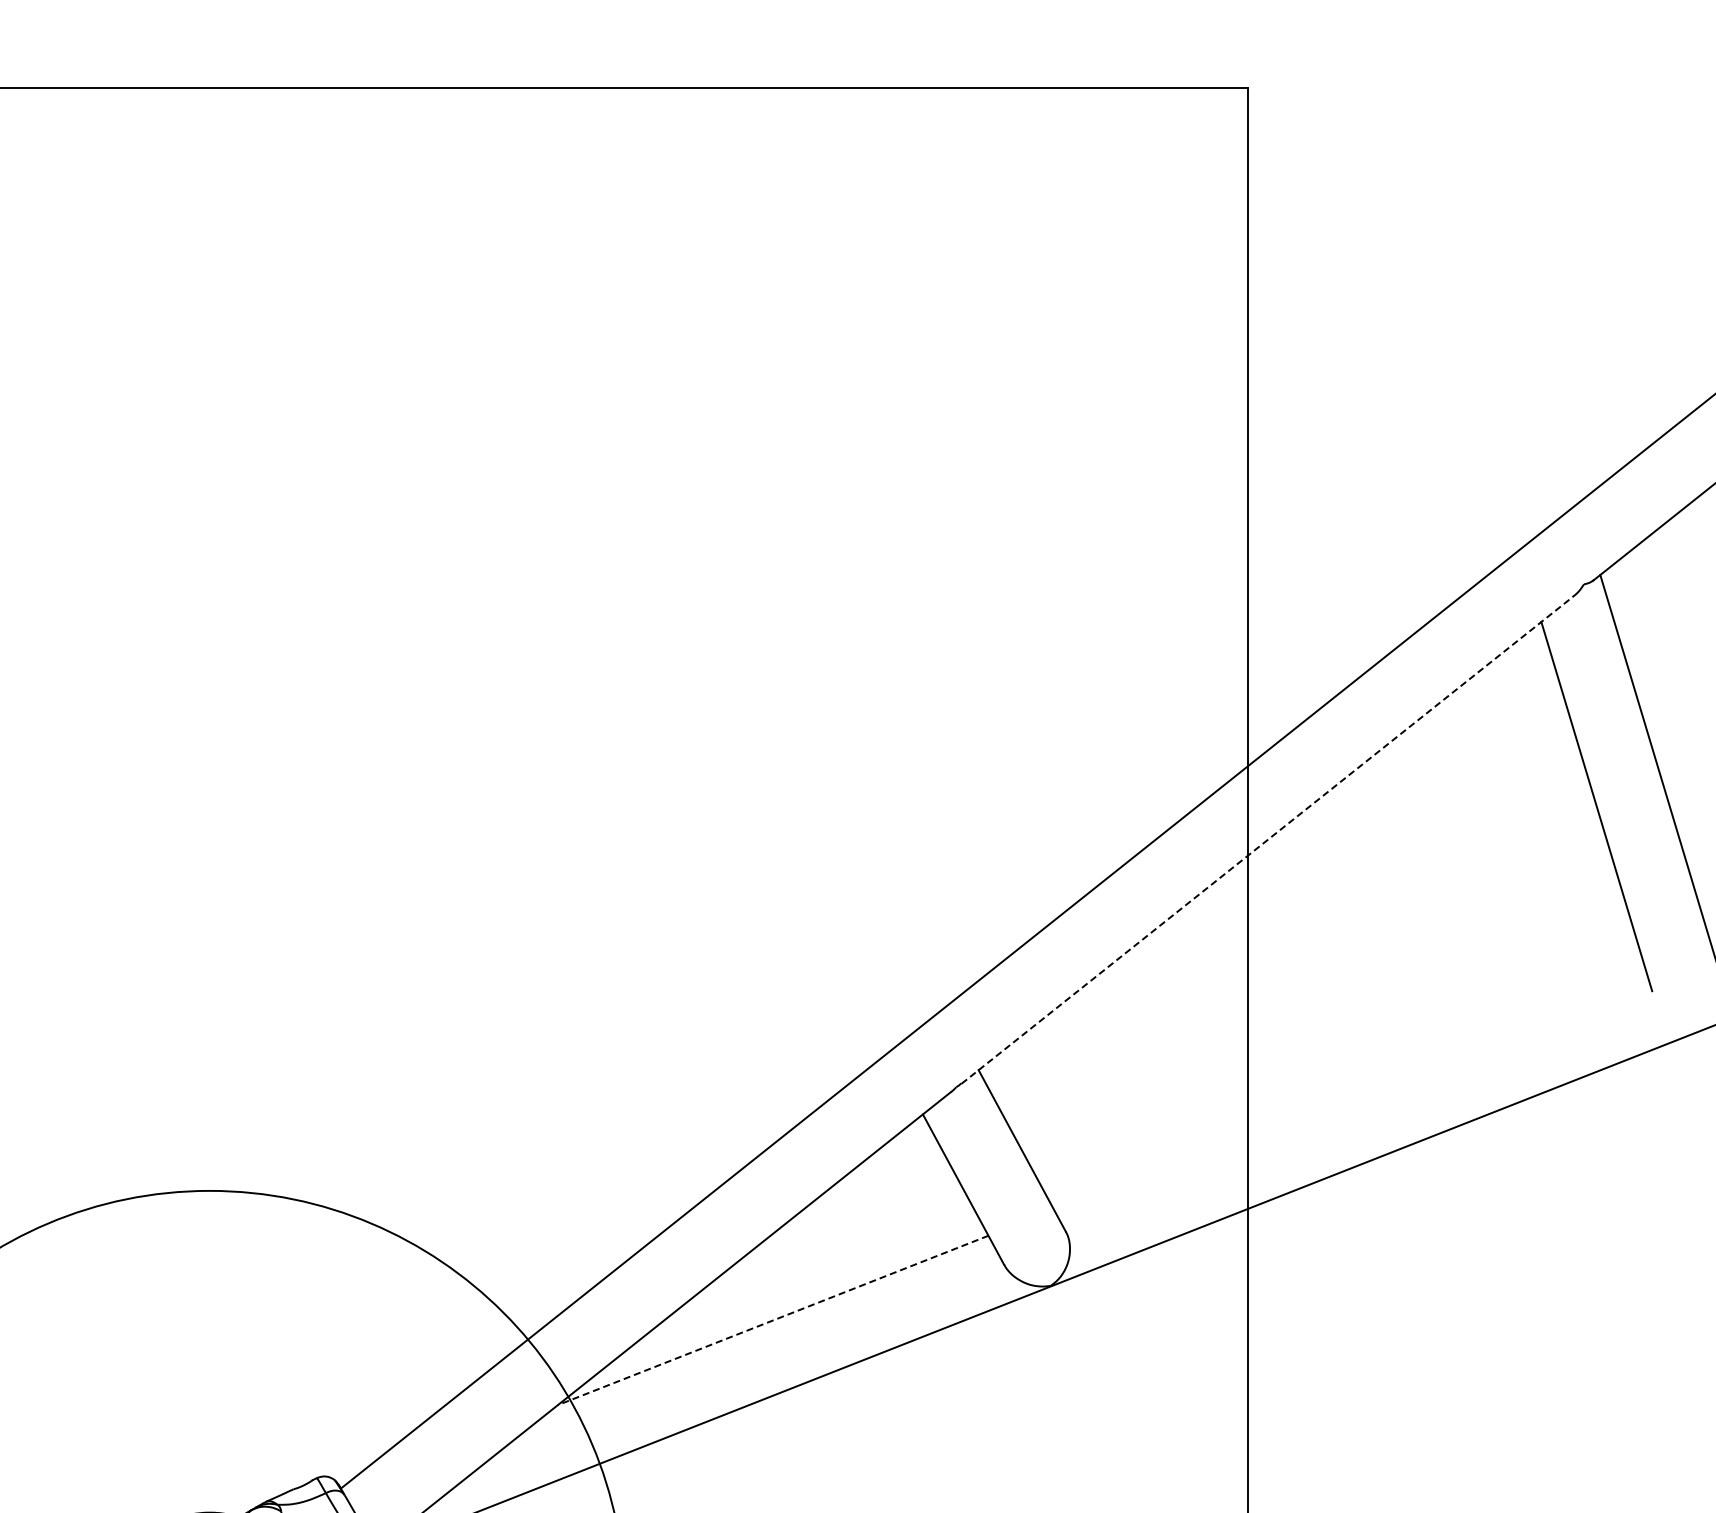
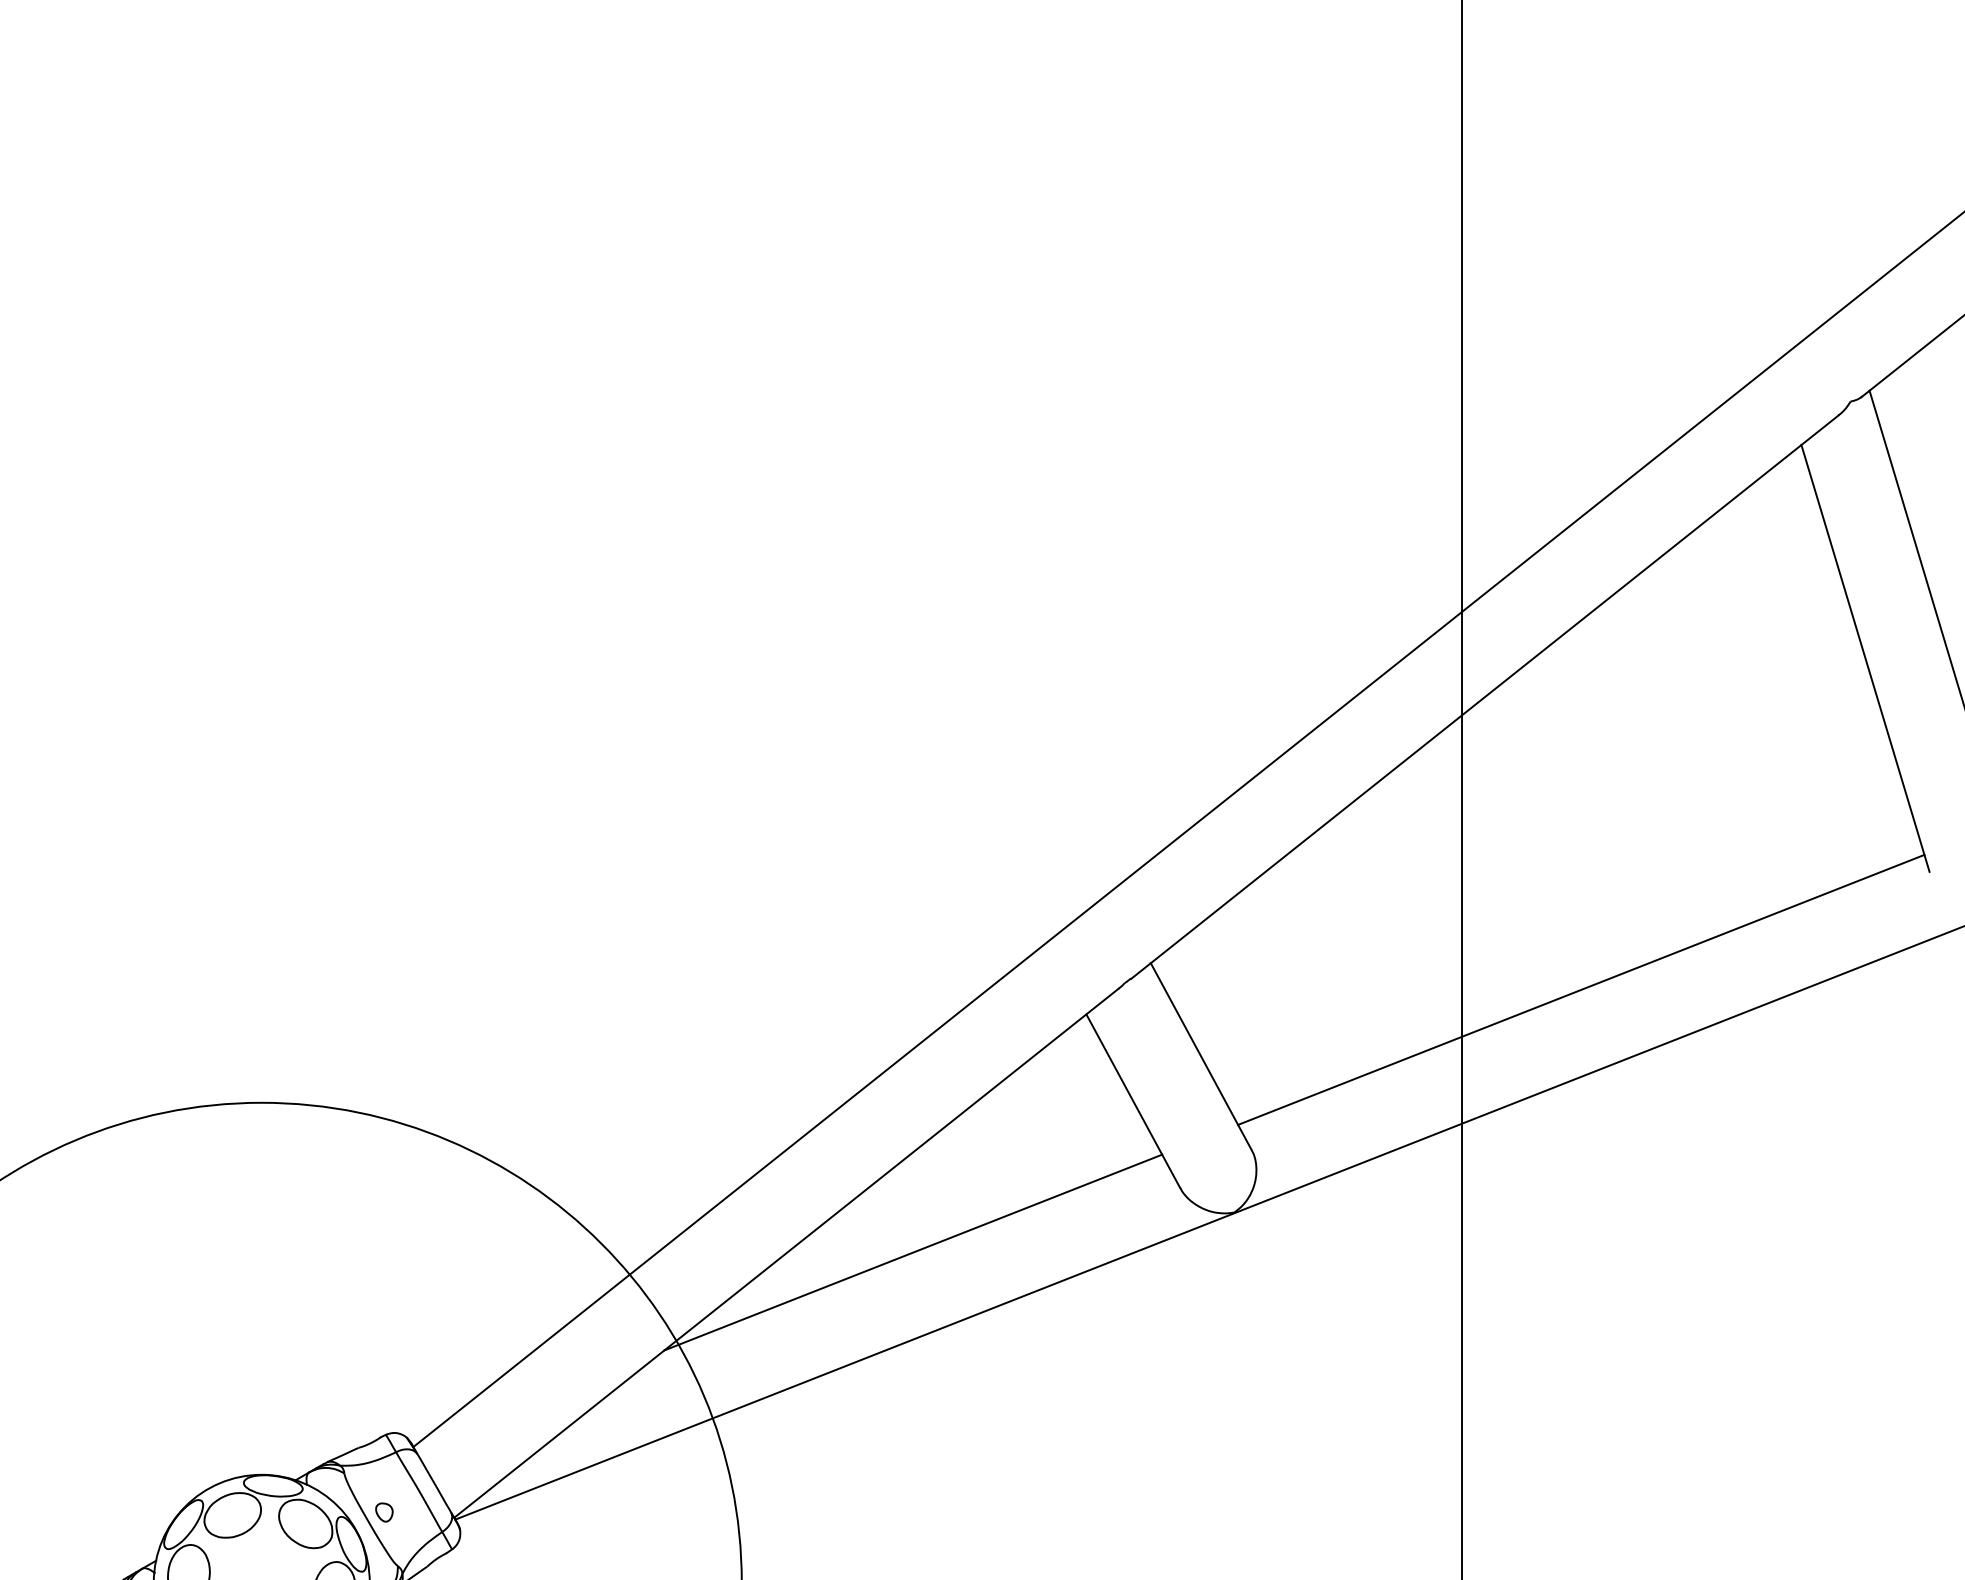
line: (1267, 839) -> (1484, 696), dashed -> solid
line: (1350, 1092) -> (1580, 989), added
line: (772, 1320) -> (912, 1252), dashed -> solid

